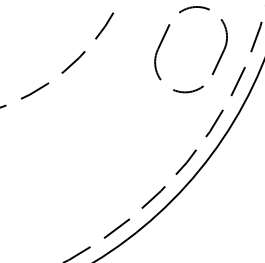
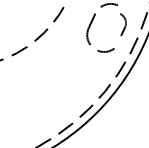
part: (219, 47) -> (123, 26), size x0.6

